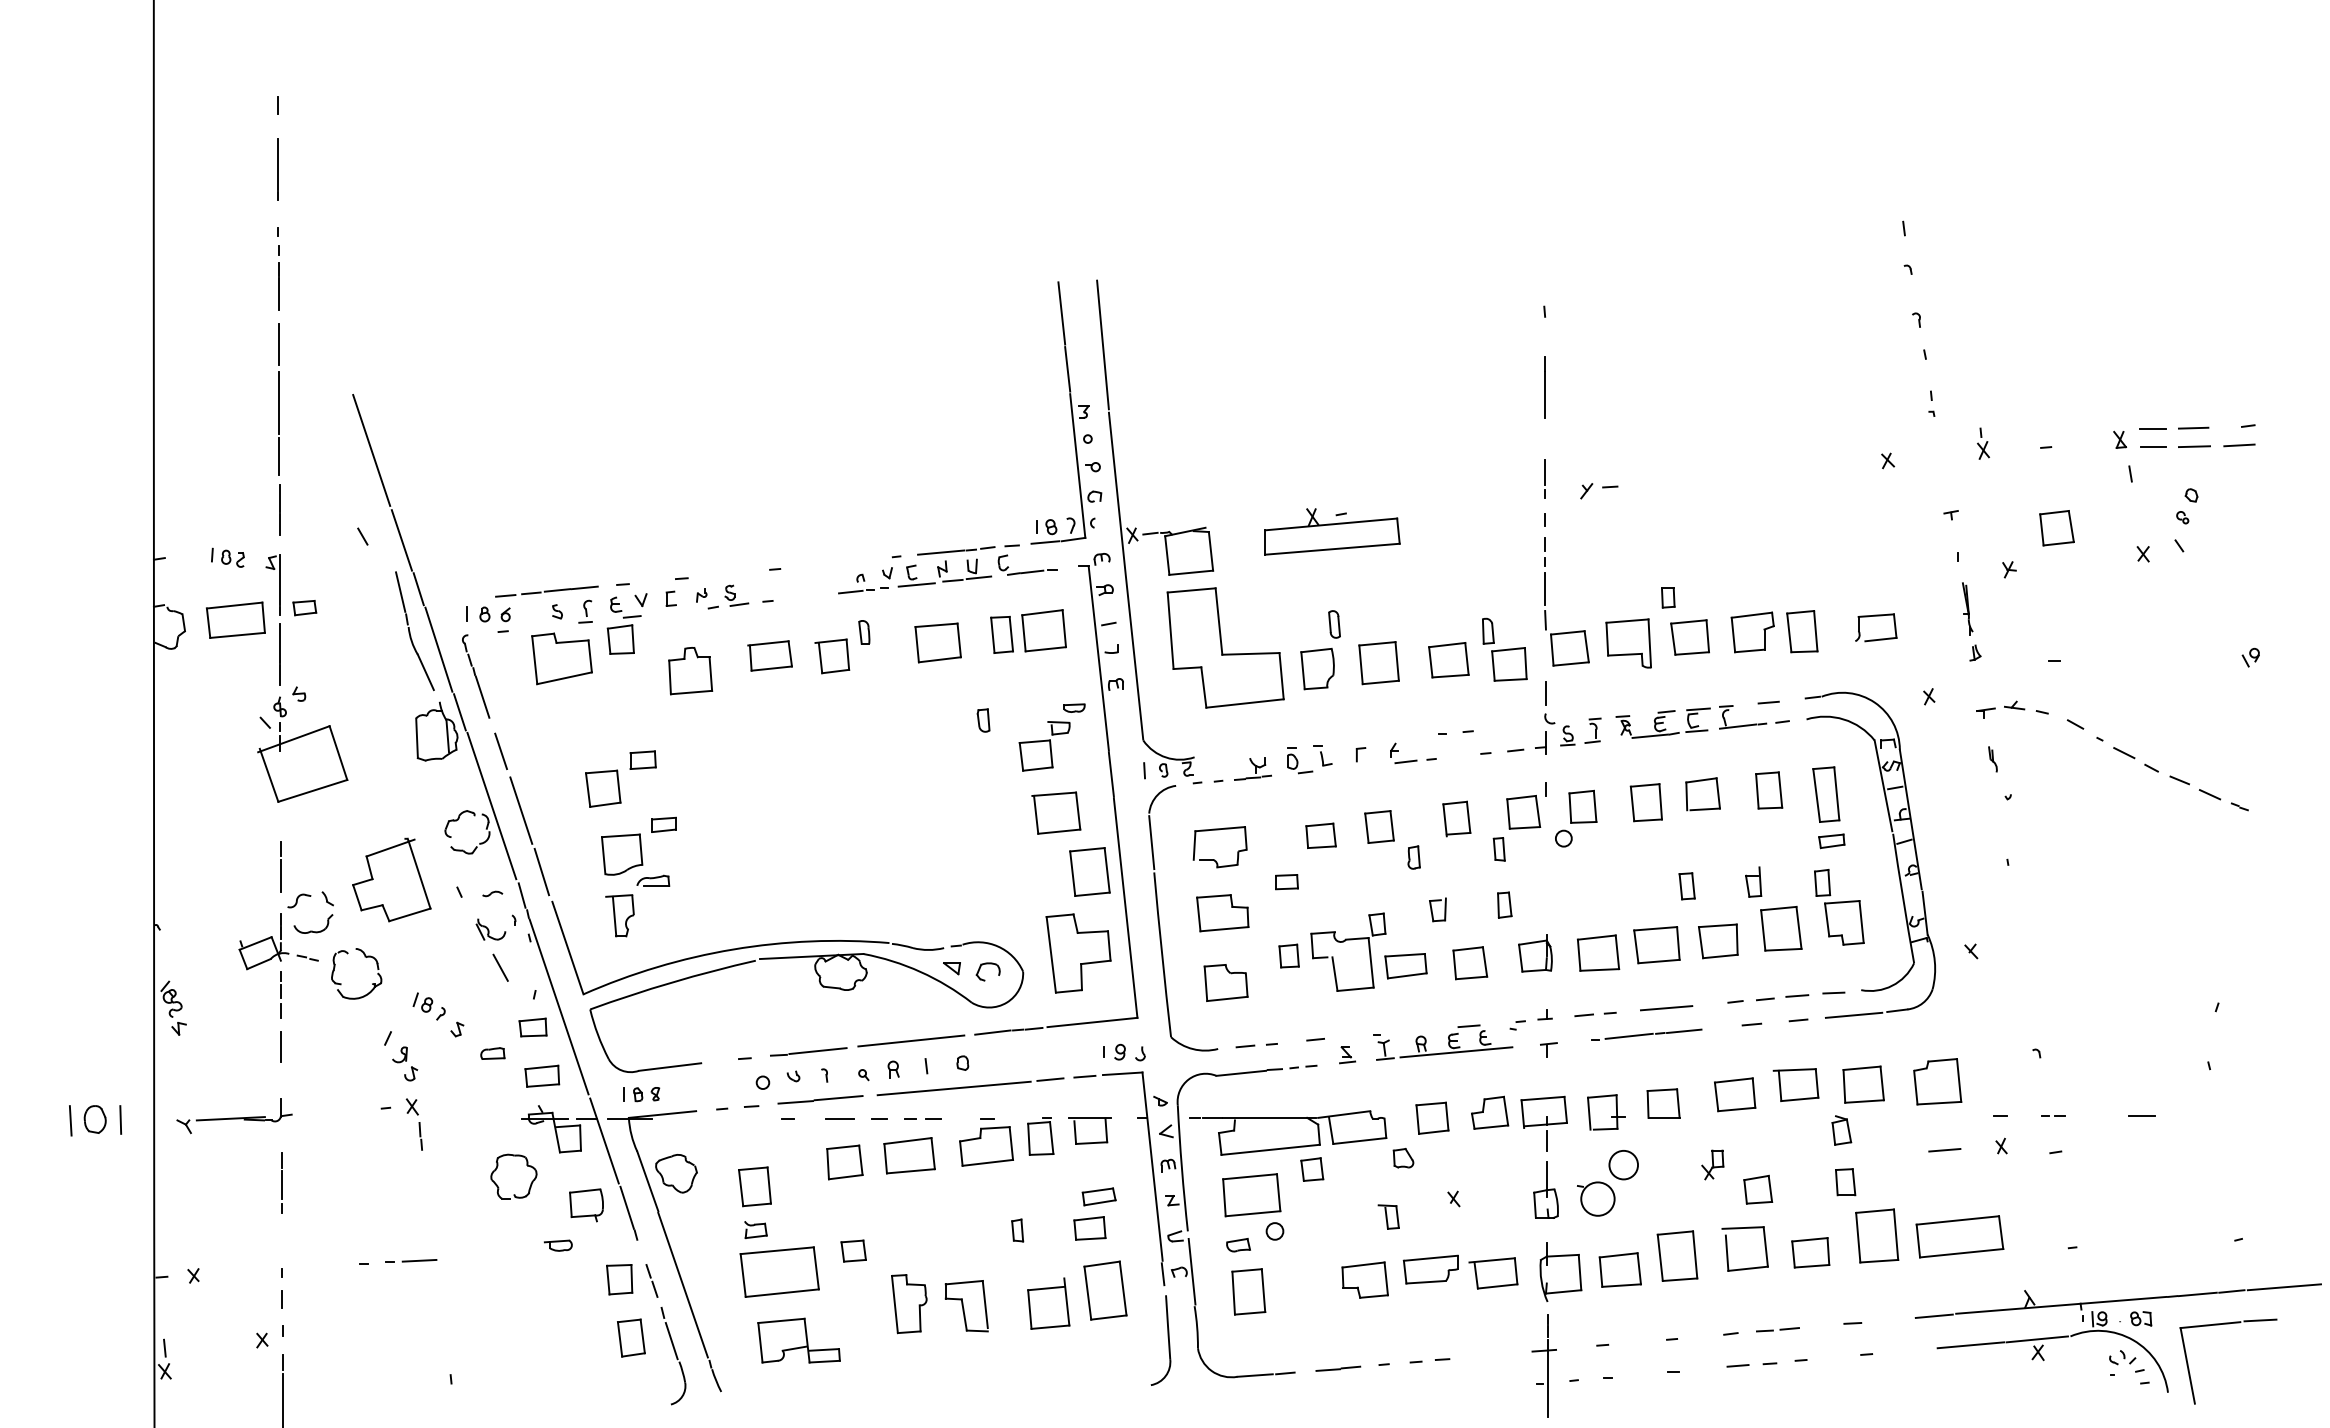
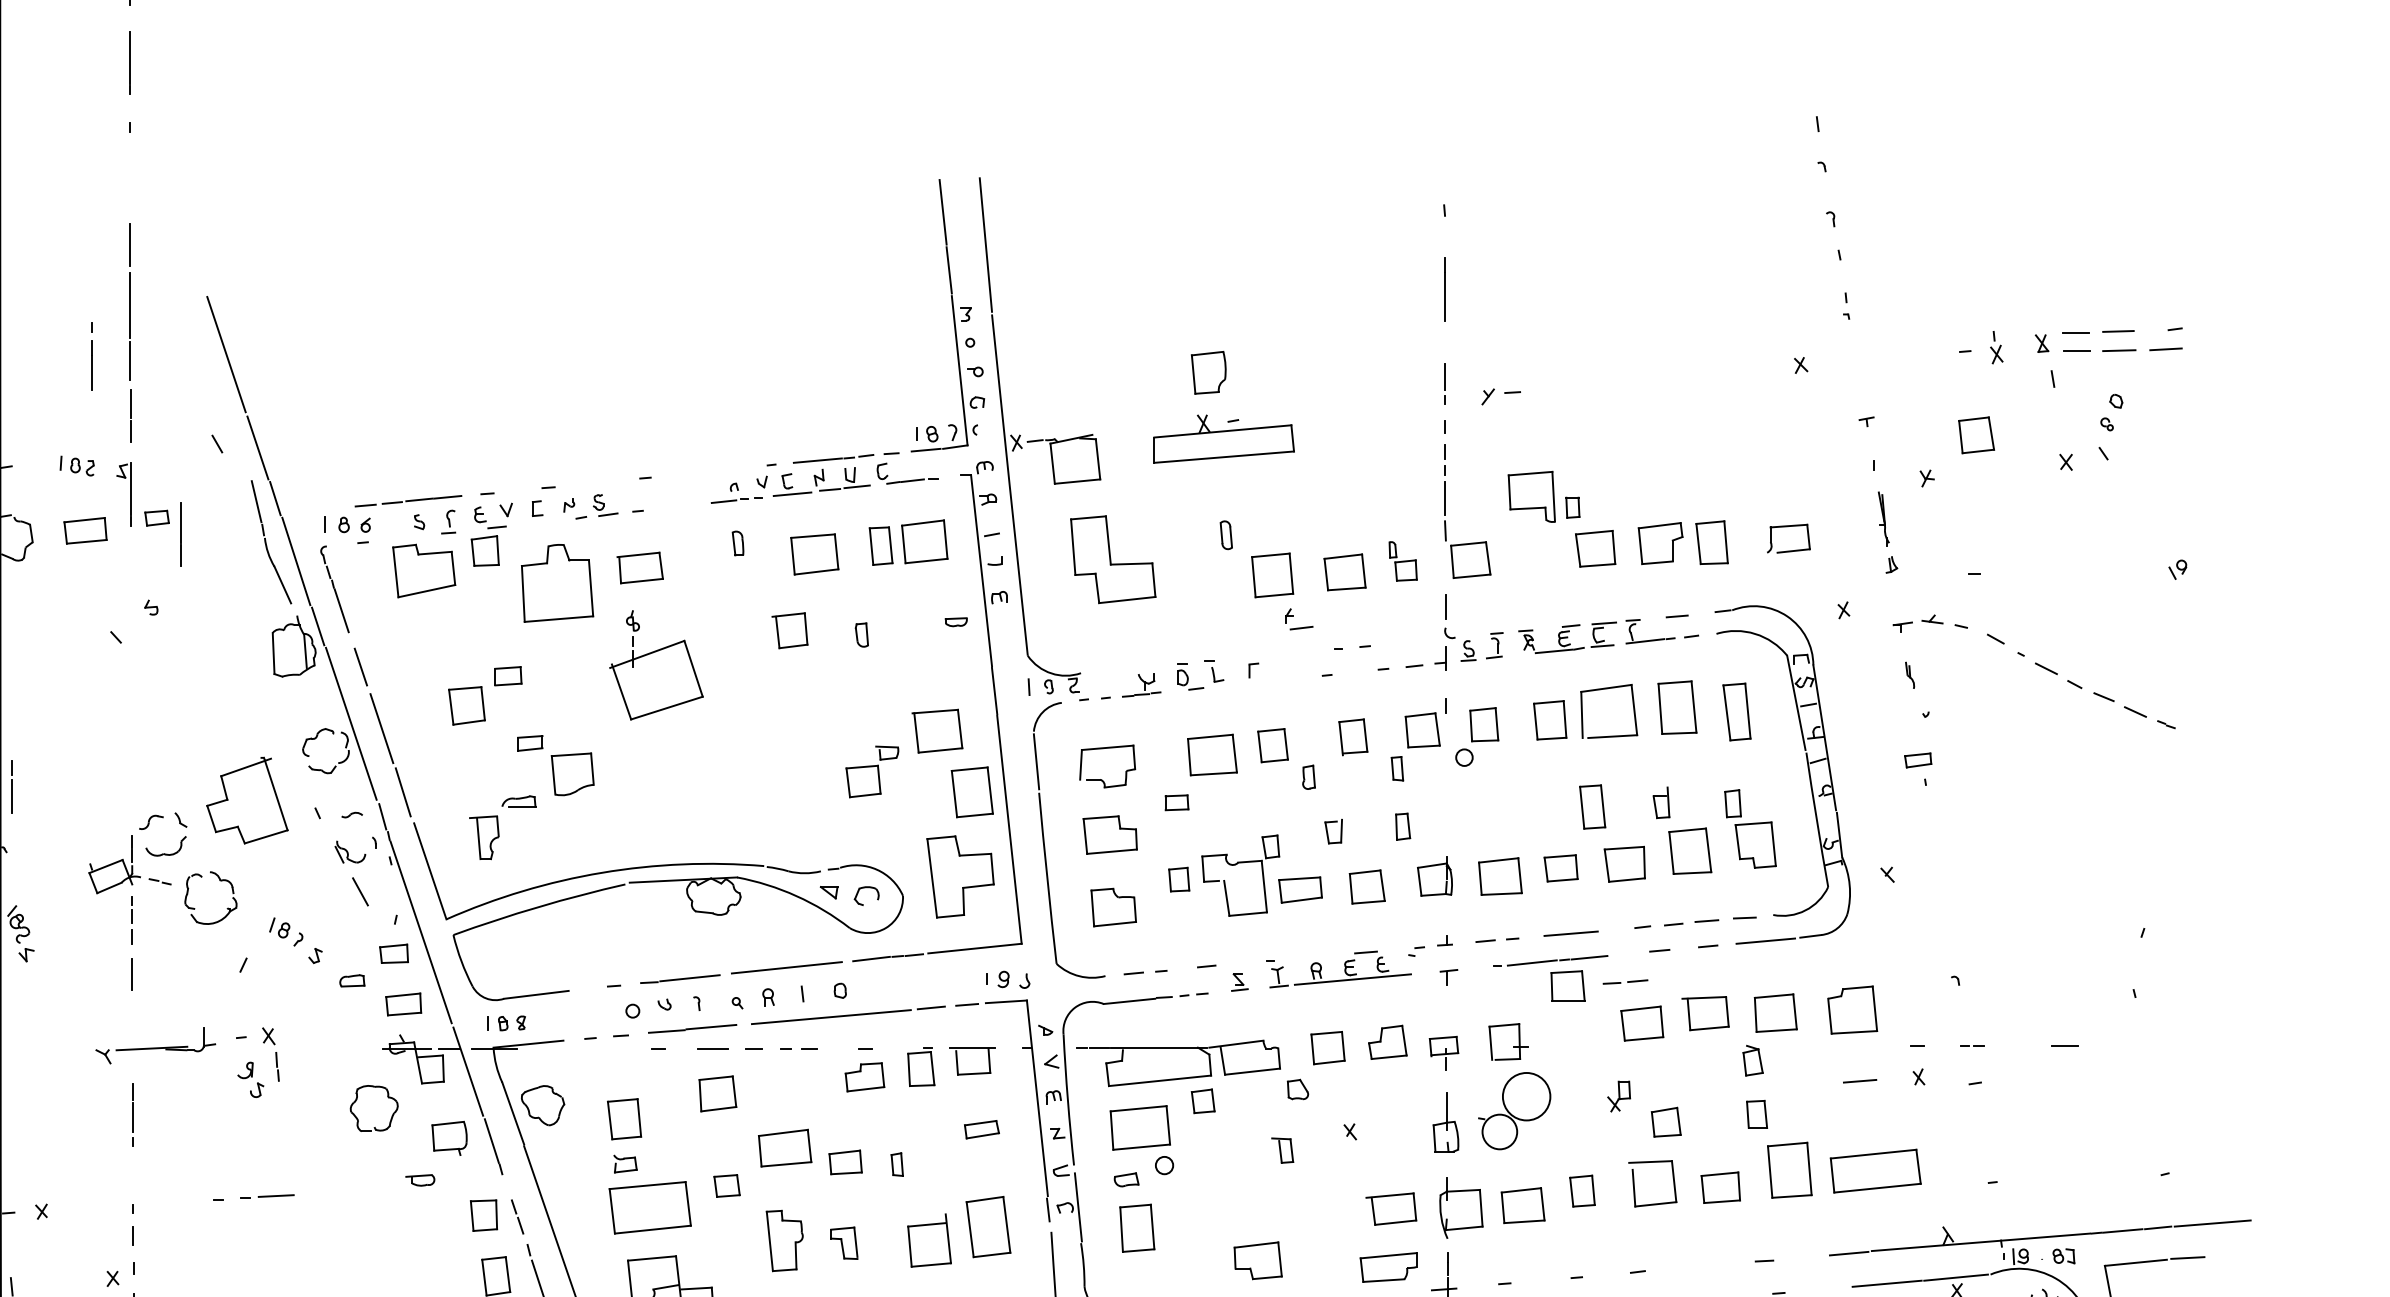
line: (278, 277) -> (91, 355), moved
part: (1983, 443) -> (1996, 347), moved
part: (235, 619) -> (85, 530), size x0.7
part: (1628, 643) -> (1531, 496), moved
part: (1225, 647) -> (1113, 559), size x0.7
part: (1504, 649) -> (1402, 561), size x0.6
line: (279, 654) -> (180, 534), moved
part: (832, 656) -> (790, 630), moved
part: (1317, 669) -> (1208, 373), moved
part: (690, 671) -> (557, 584), size x1.6
part: (1044, 746) -> (872, 772), moved
part: (302, 749) -> (656, 665), moved
part: (1403, 753) -> (1298, 619), moved
part: (1769, 790) -> (1678, 707), size x1.4
part: (1702, 794) -> (1608, 711), size x1.6
part: (1320, 835) -> (1211, 754), size x1.6
part: (1831, 841) -> (1917, 760), moved
part: (622, 854) -> (573, 774), moved
line: (280, 866) -> (11, 786), moved
part: (1686, 886) -> (1591, 807), size x1.6
part: (1656, 945) -> (1560, 868), size x0.7
part: (405, 1063) -> (251, 1079), moved
part: (1663, 1103) -> (1567, 985), moved
part: (234, 1116) -> (155, 1046), moved
part: (1543, 1123) -> (1443, 1053), size x0.6
part: (986, 1146) -> (864, 1077), size x0.7
part: (909, 1155) -> (784, 1147), moved
circle: (1623, 1164) -> (1526, 1096), size x1.6
part: (1089, 1228) -> (845, 1162), moved
part: (1677, 1255) -> (1582, 1190), size x0.6
part: (1430, 1269) -> (1388, 1267), moved
part: (1364, 1279) -> (1257, 1260), moved
part: (966, 1306) -> (844, 1243), size x0.6
line: (1779, 1329) -> (1627, 981), moved

